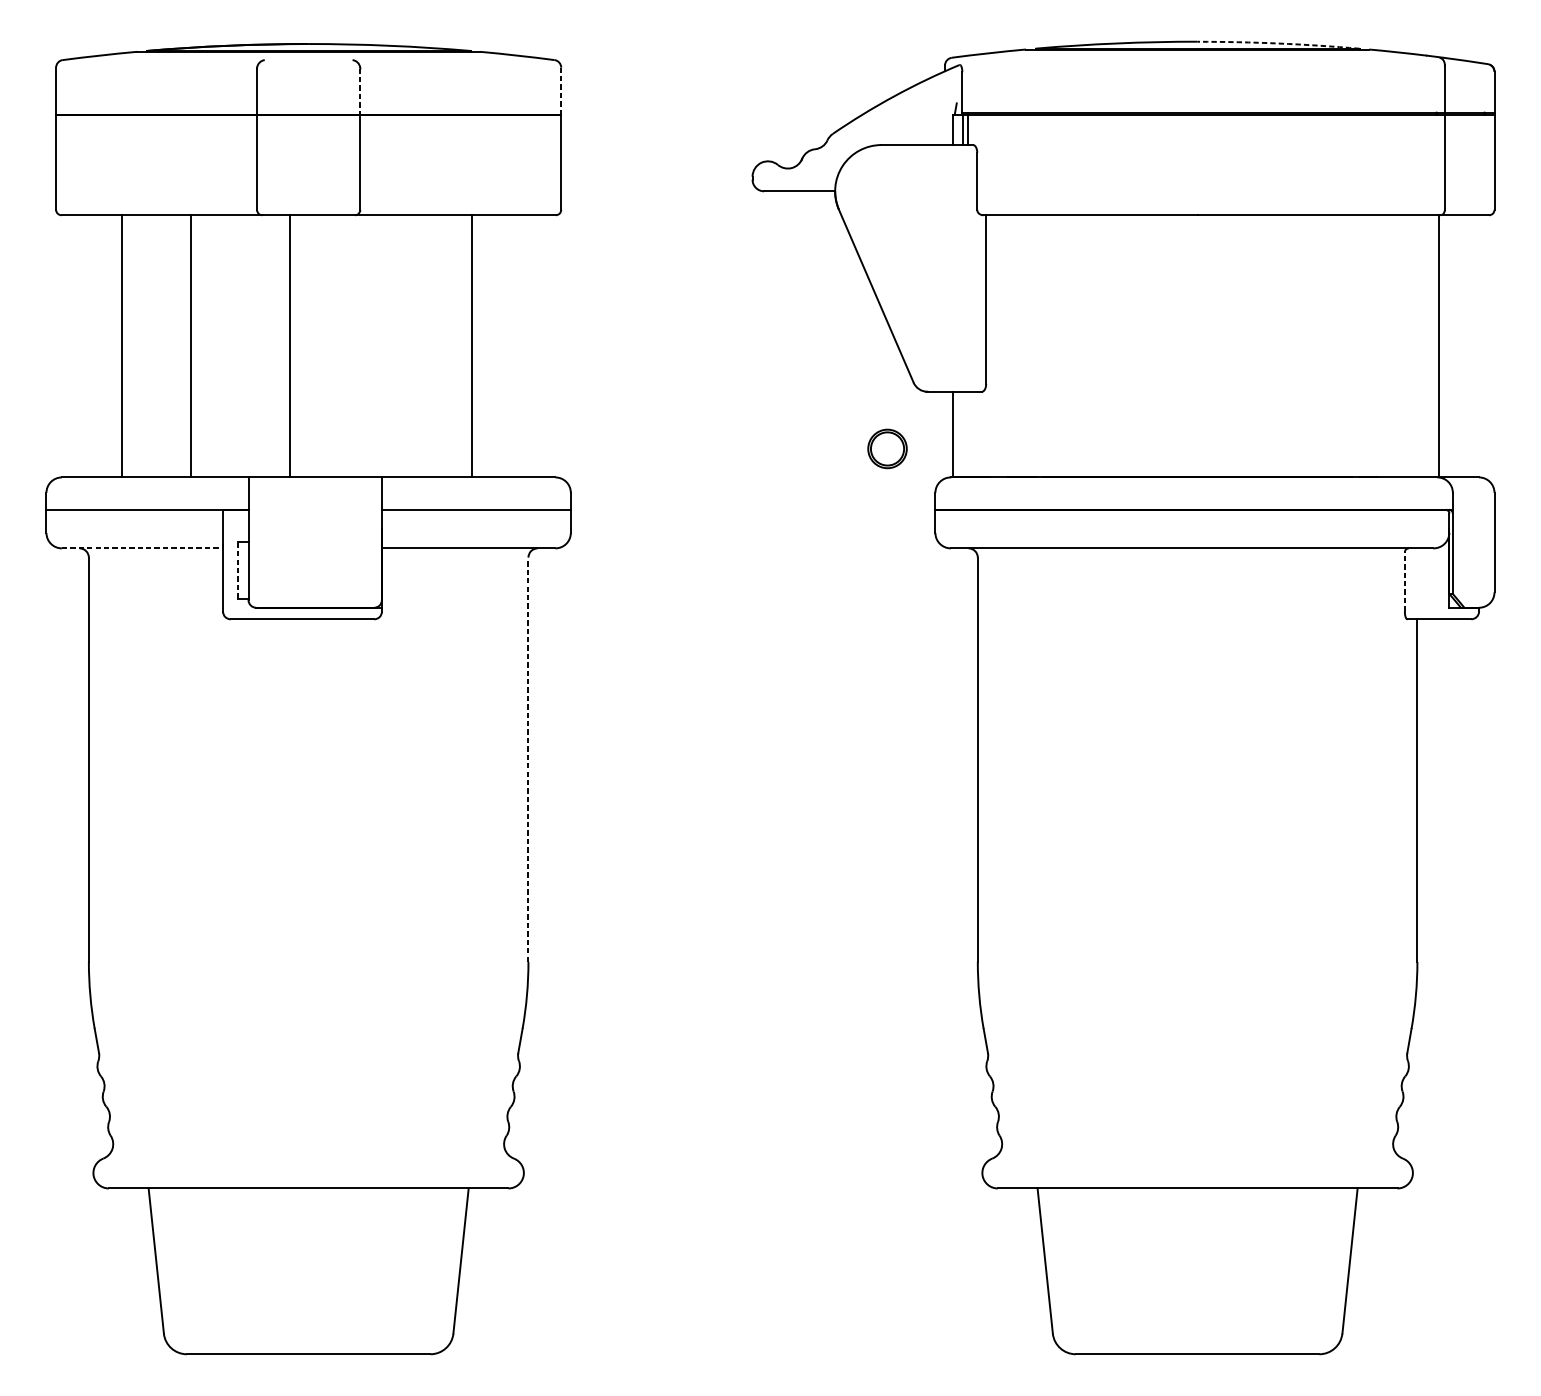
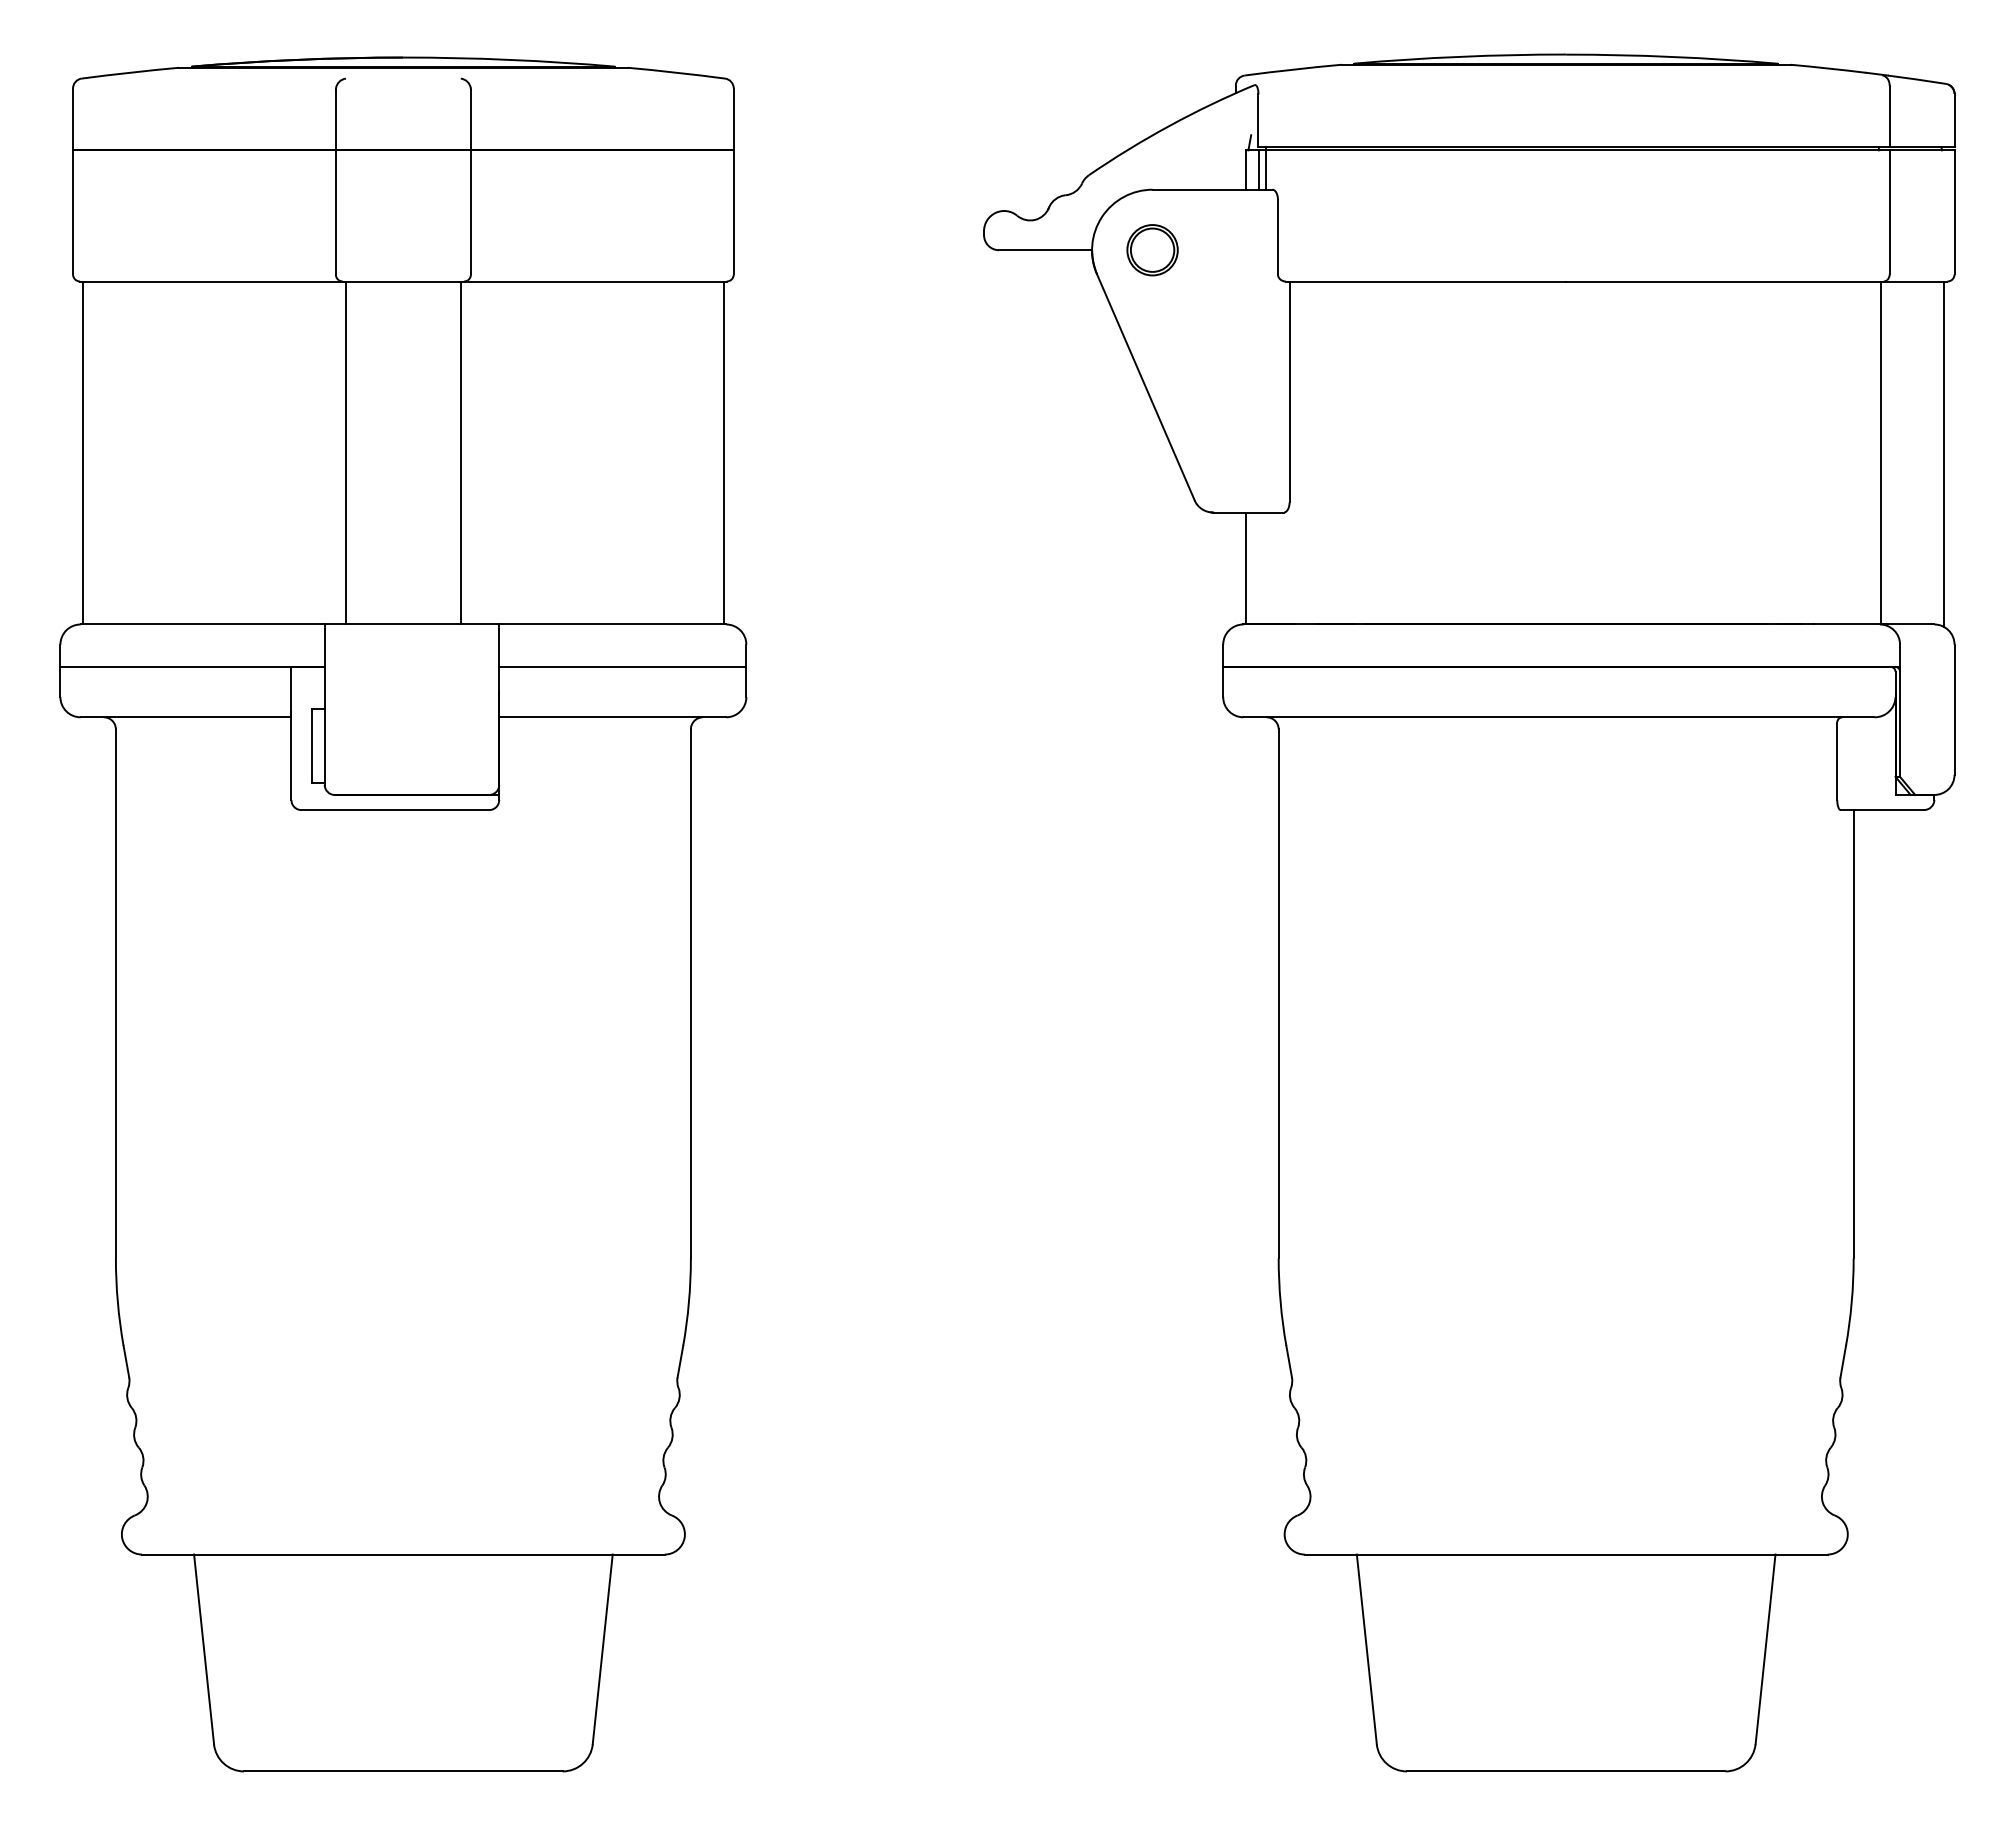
arc: (1278, 43) -> (1672, 56), dashed -> solid
line: (561, 91) -> (733, 119), dashed -> solid
line: (359, 92) -> (470, 120), dashed -> solid
line: (122, 345) -> (83, 452), moved
line: (190, 345) -> (345, 452), moved
line: (289, 345) -> (460, 452), moved
line: (472, 345) -> (723, 452), moved
line: (1486, 347) -> (1944, 454), added
part: (887, 449) -> (1152, 250), moved
line: (142, 548) -> (186, 717), dashed -> solid
line: (238, 570) -> (311, 746), dashed -> solid
line: (1405, 582) -> (1837, 761), dashed -> solid
line: (528, 759) -> (690, 993), dashed -> solid

